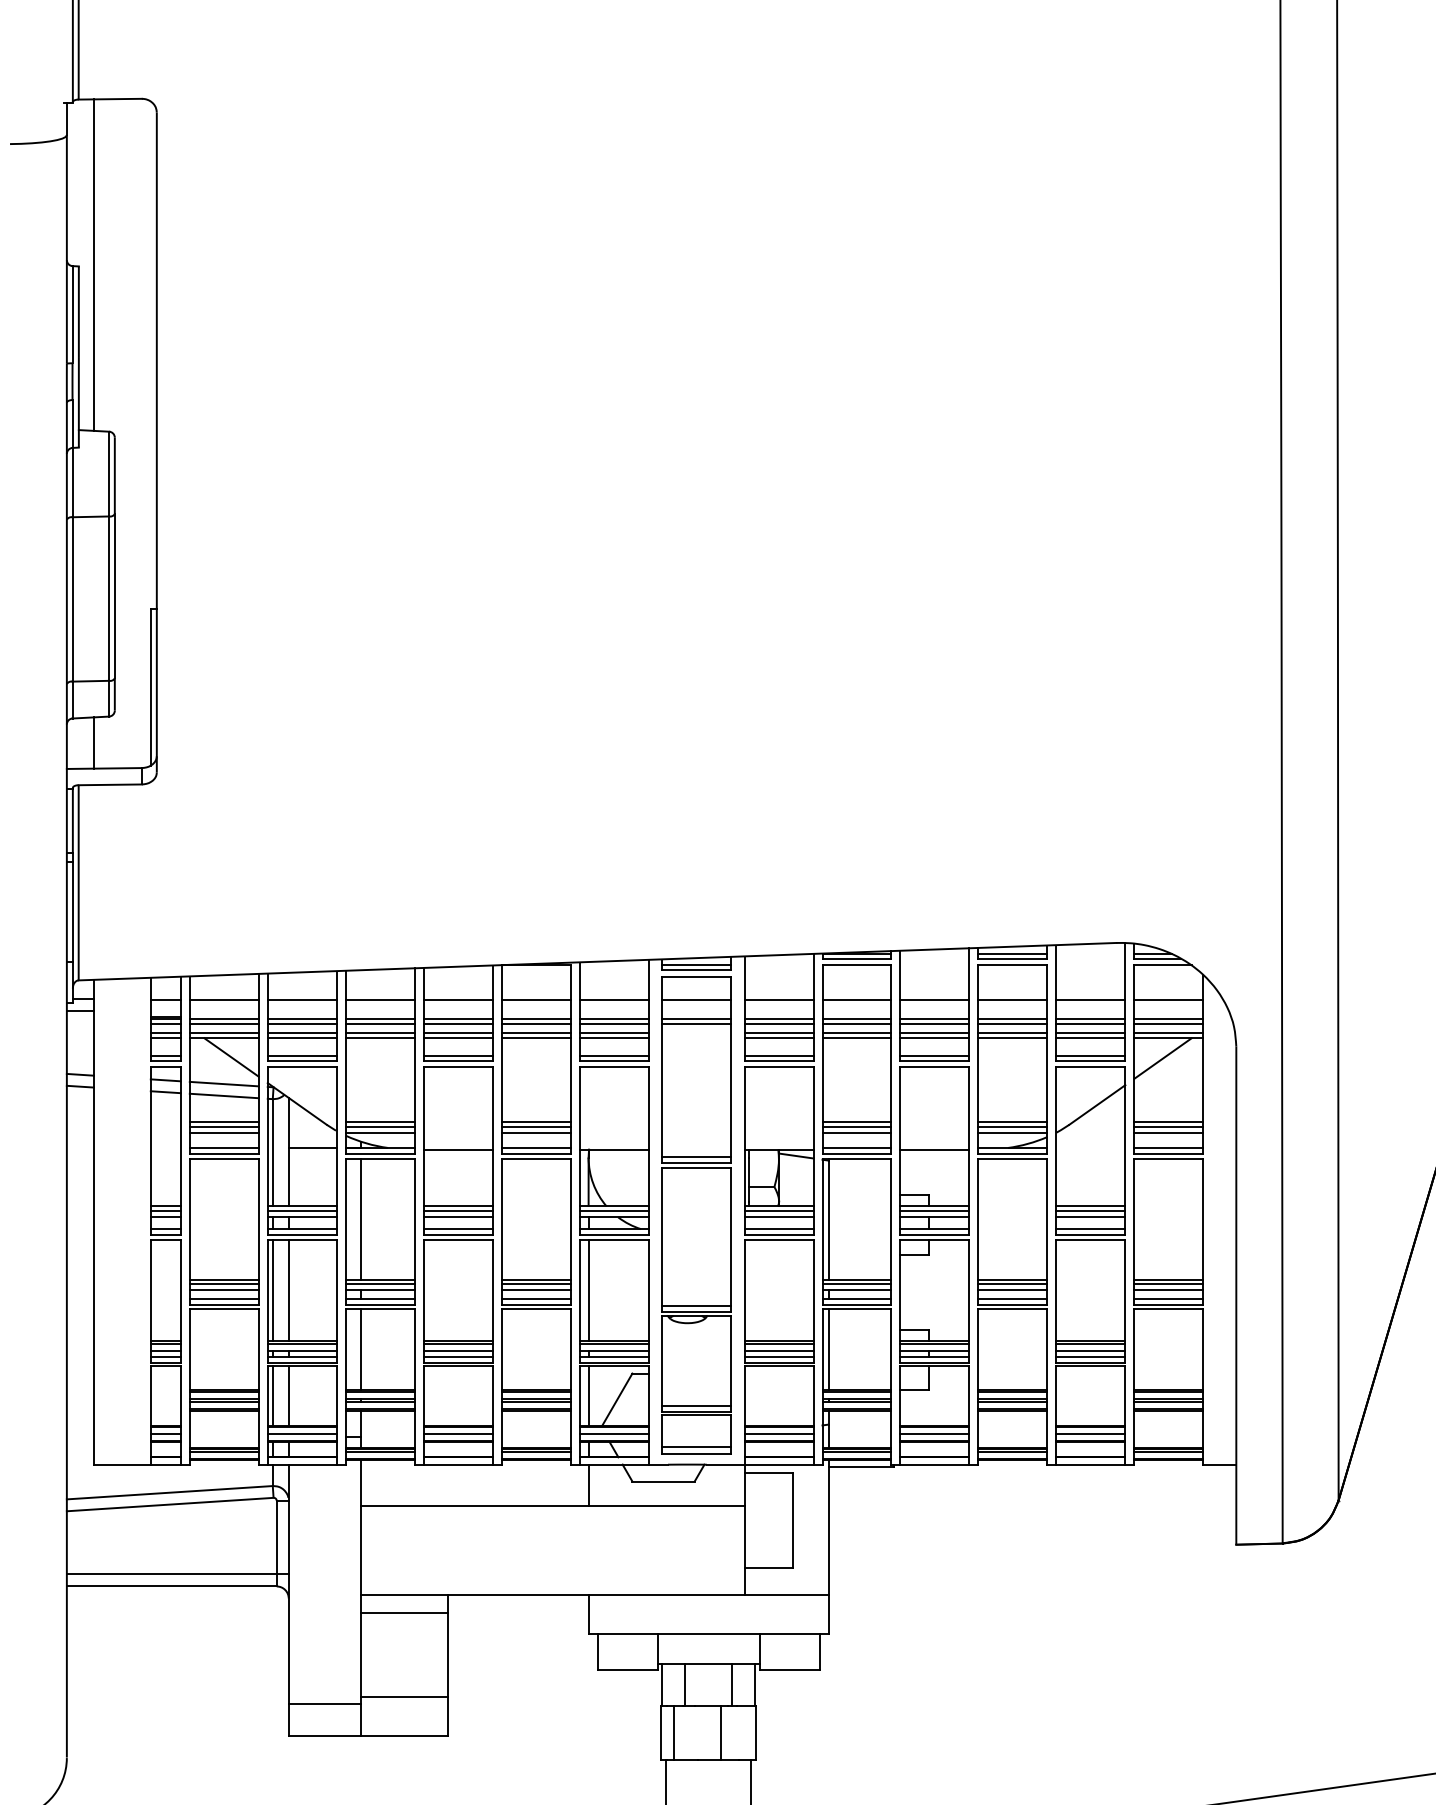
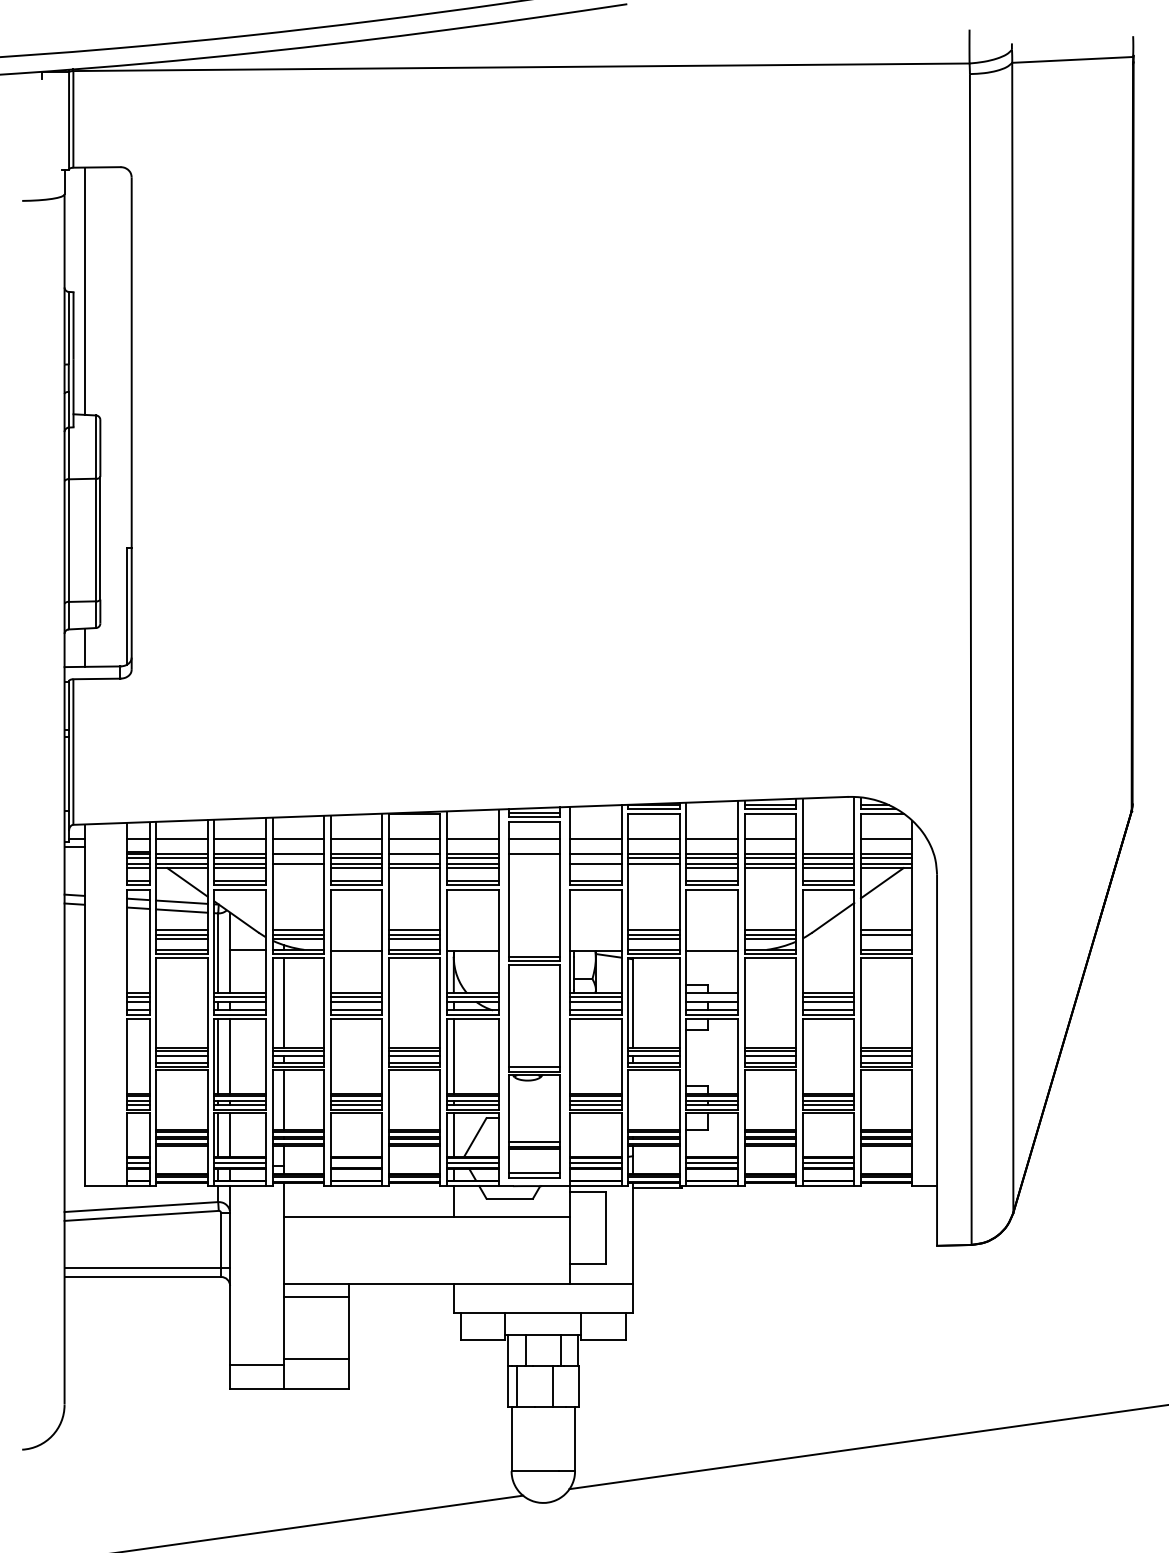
line: (1090, 1000) -> (828, 839), removed
line: (380, 1024) -> (298, 857), removed
line: (535, 1024) -> (414, 857), removed
line: (696, 1024) -> (534, 857), removed
line: (778, 1024) -> (595, 857), removed
line: (380, 1038) -> (298, 868), removed
line: (778, 1038) -> (595, 868), removed
line: (856, 1038) -> (653, 868), removed
line: (1168, 1132) -> (886, 938), removed
line: (933, 1211) -> (711, 997), removed
line: (828, 1349) -> (632, 1100), removed
line: (458, 1432) -> (356, 1162), removed

